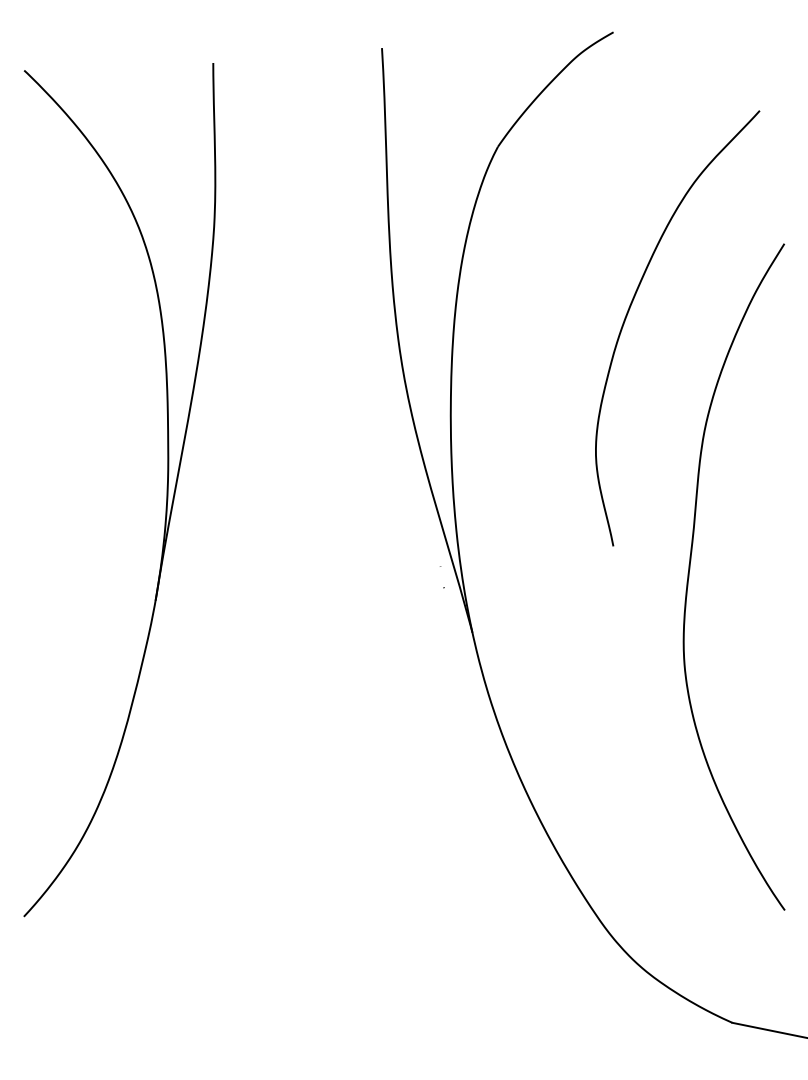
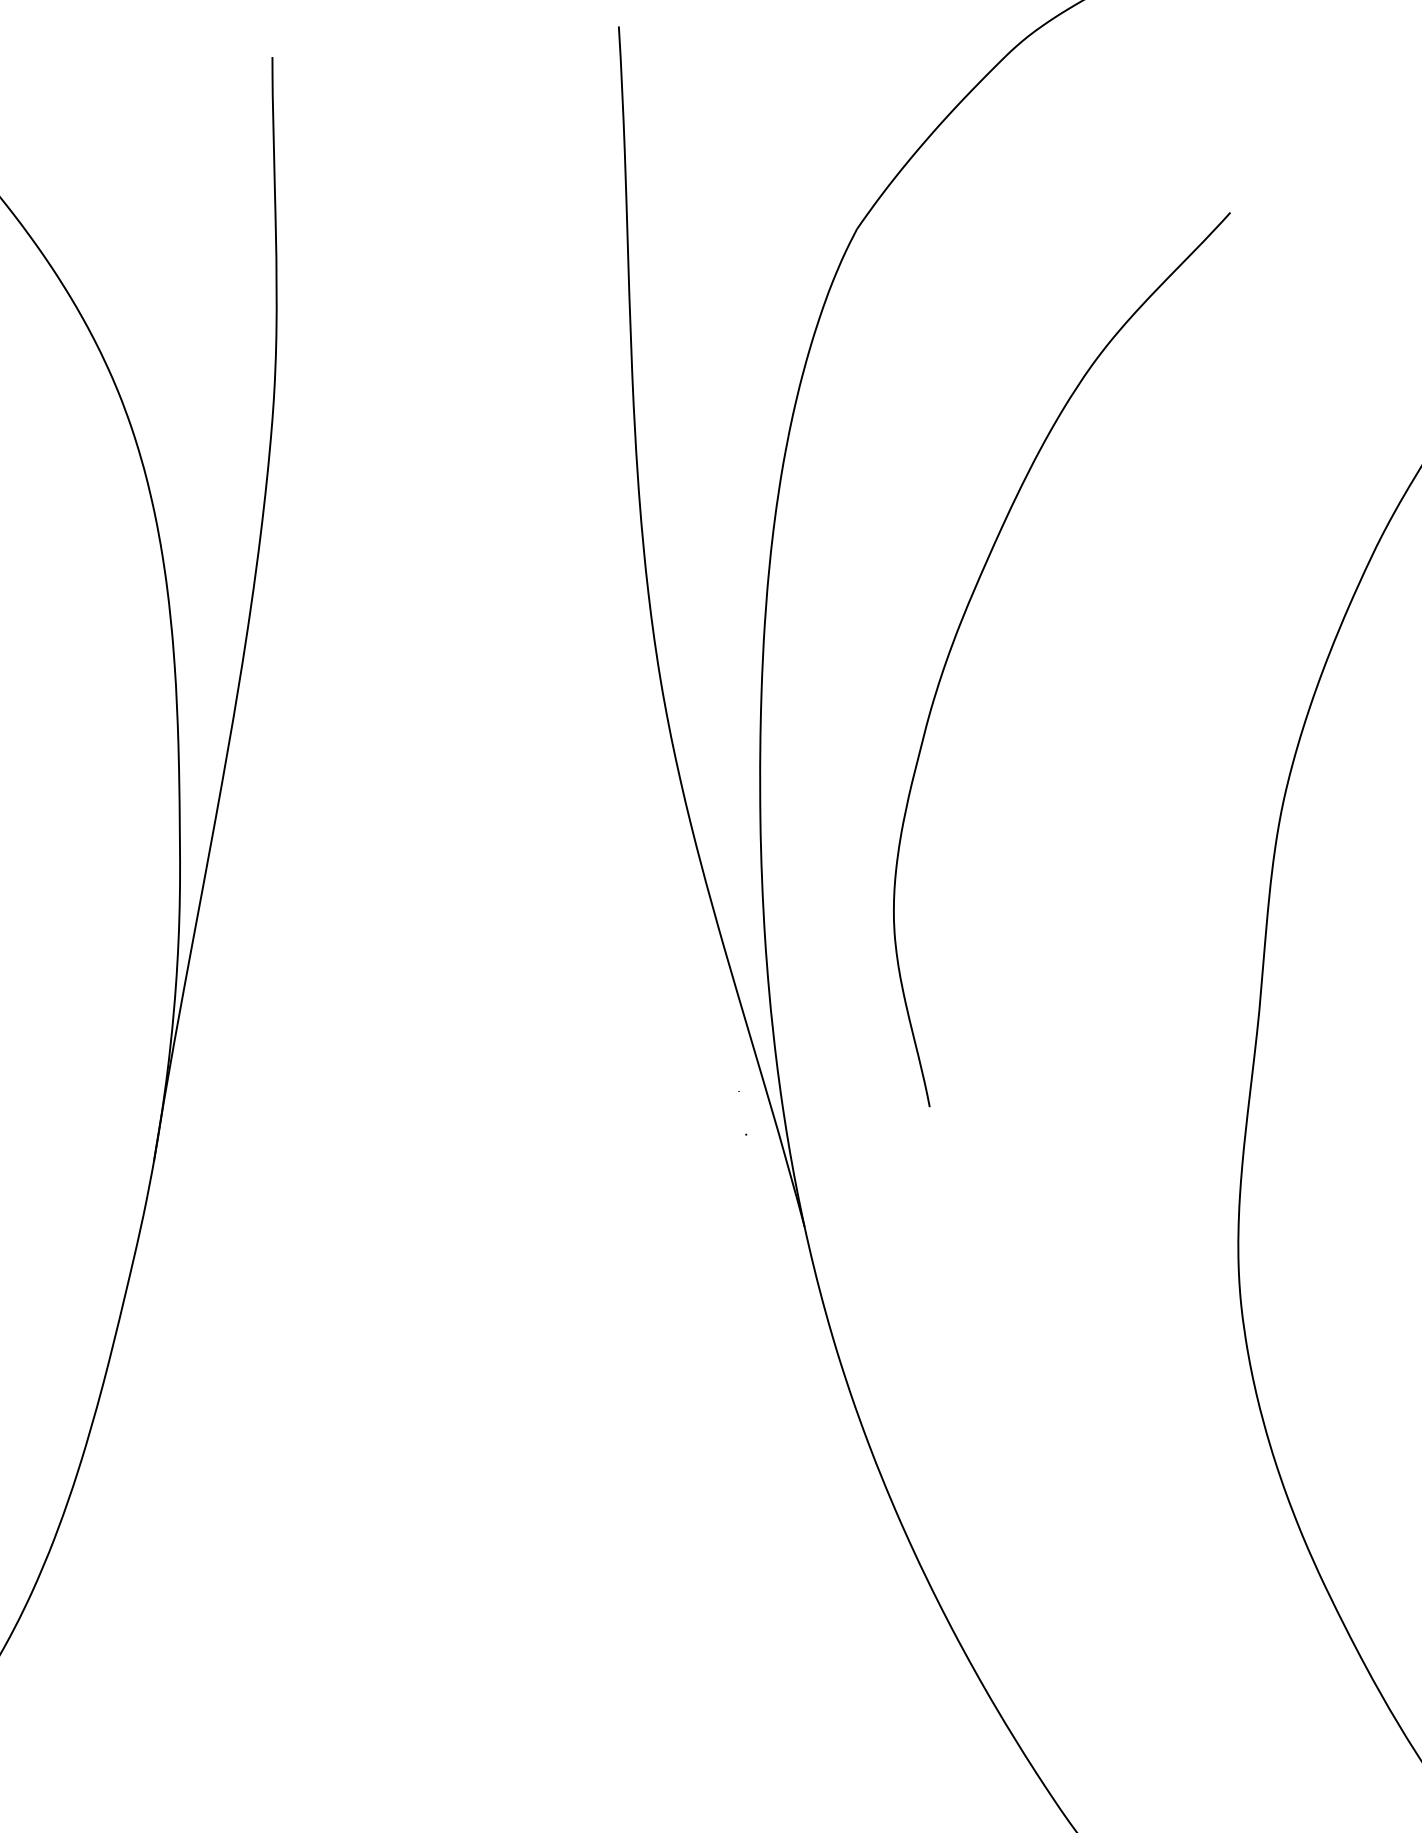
curve: (629, 311) -> (962, 624), moved

